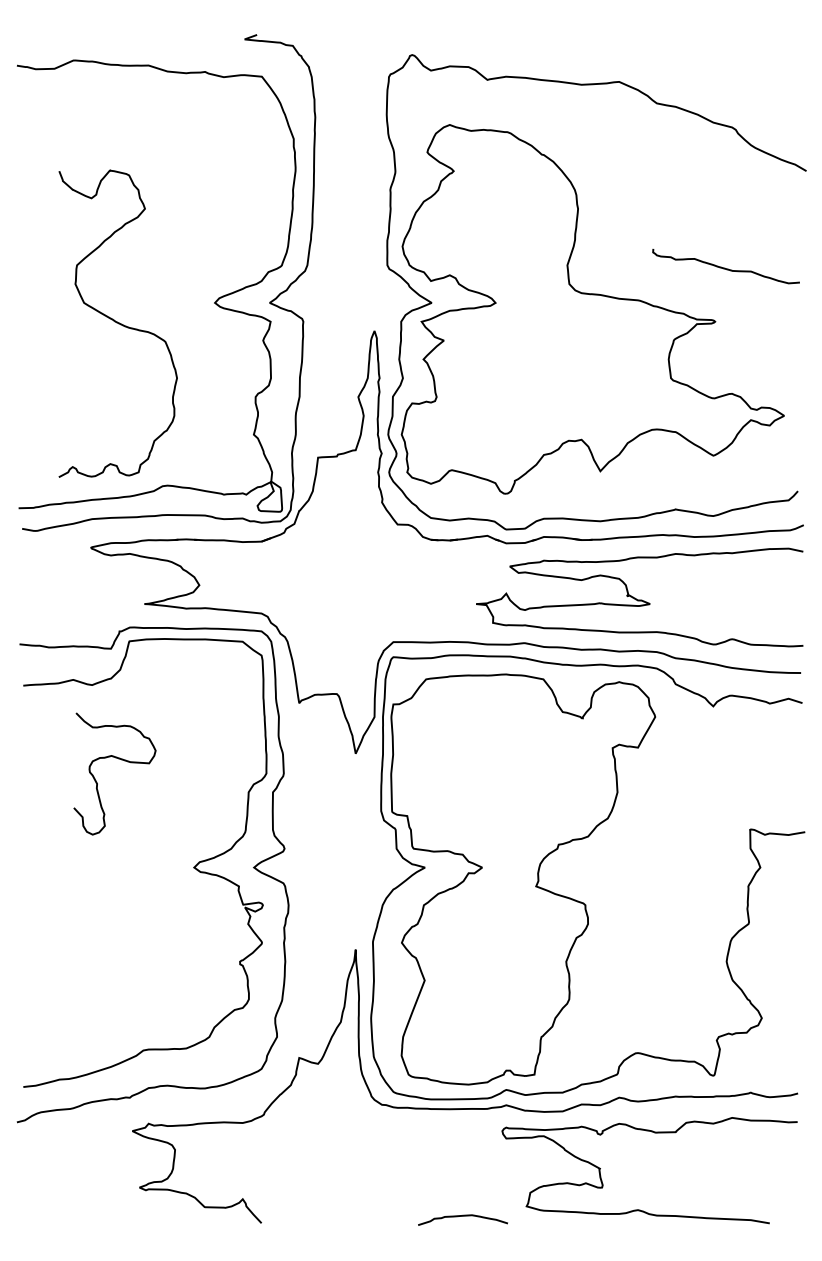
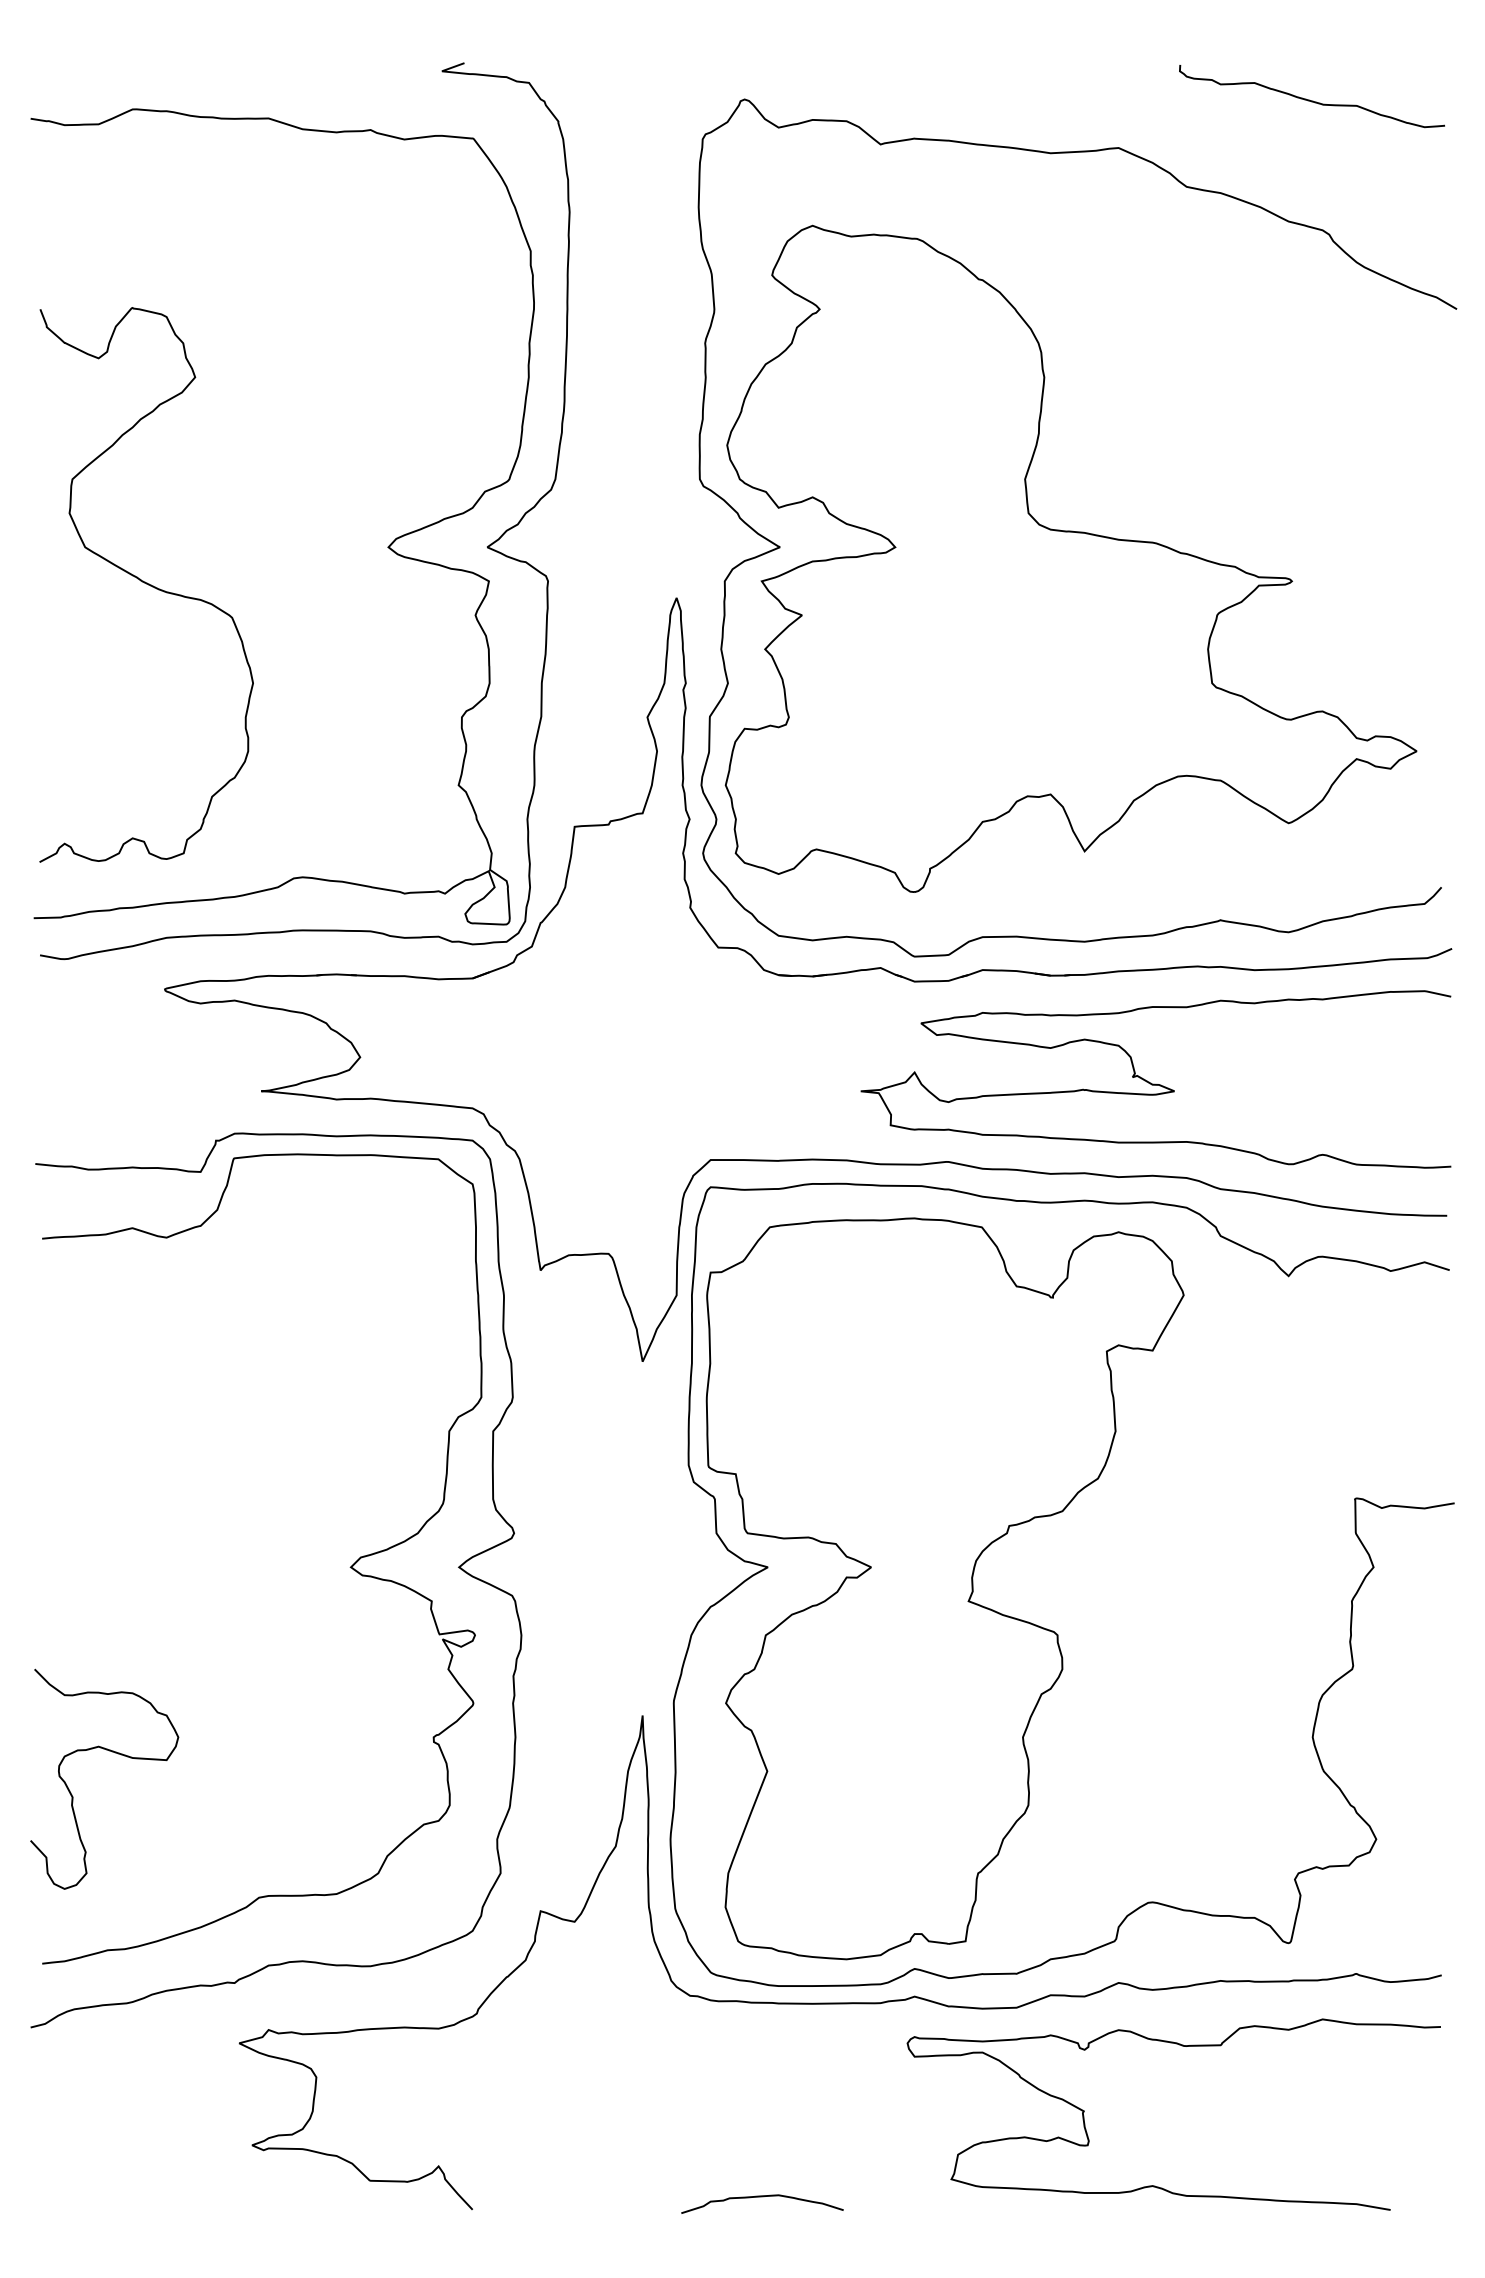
curve: (725, 267) -> (1310, 98), moved
curve: (117, 323) -> (145, 584), moved
curve: (118, 759) -> (111, 1753), moved
curve: (462, 1216) -> (761, 2197), moved

